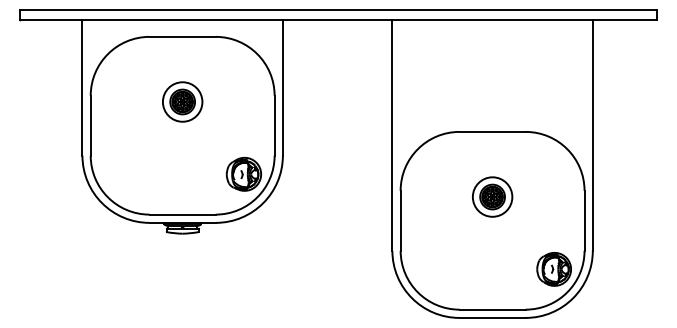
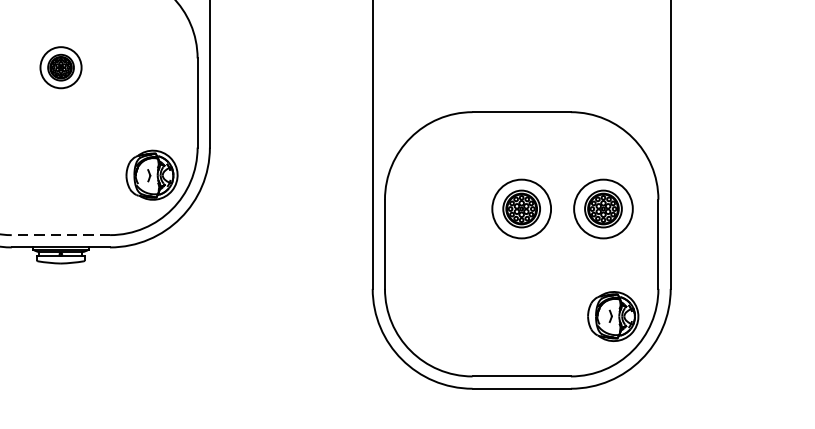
part: (182, 101) -> (60, 66), size x0.7
part: (547, 196) -> (603, 208), added
line: (182, 214) -> (60, 234), solid -> dashed

